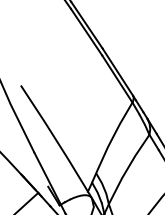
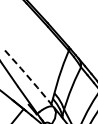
line: (56, 140) -> (29, 78), solid -> dashed

